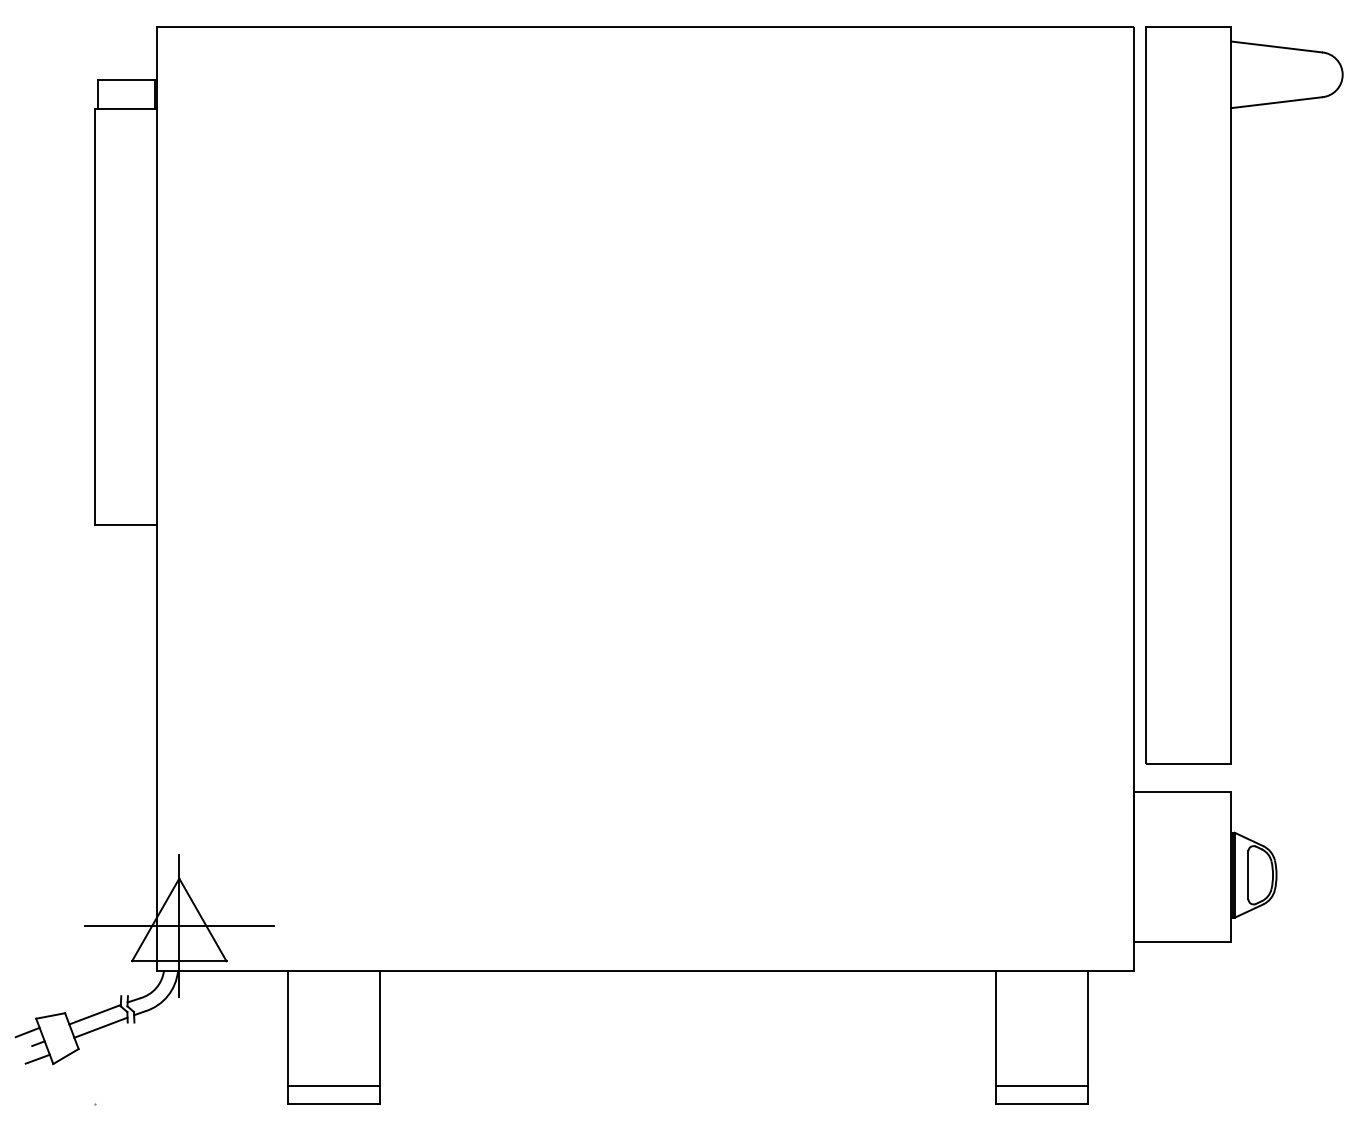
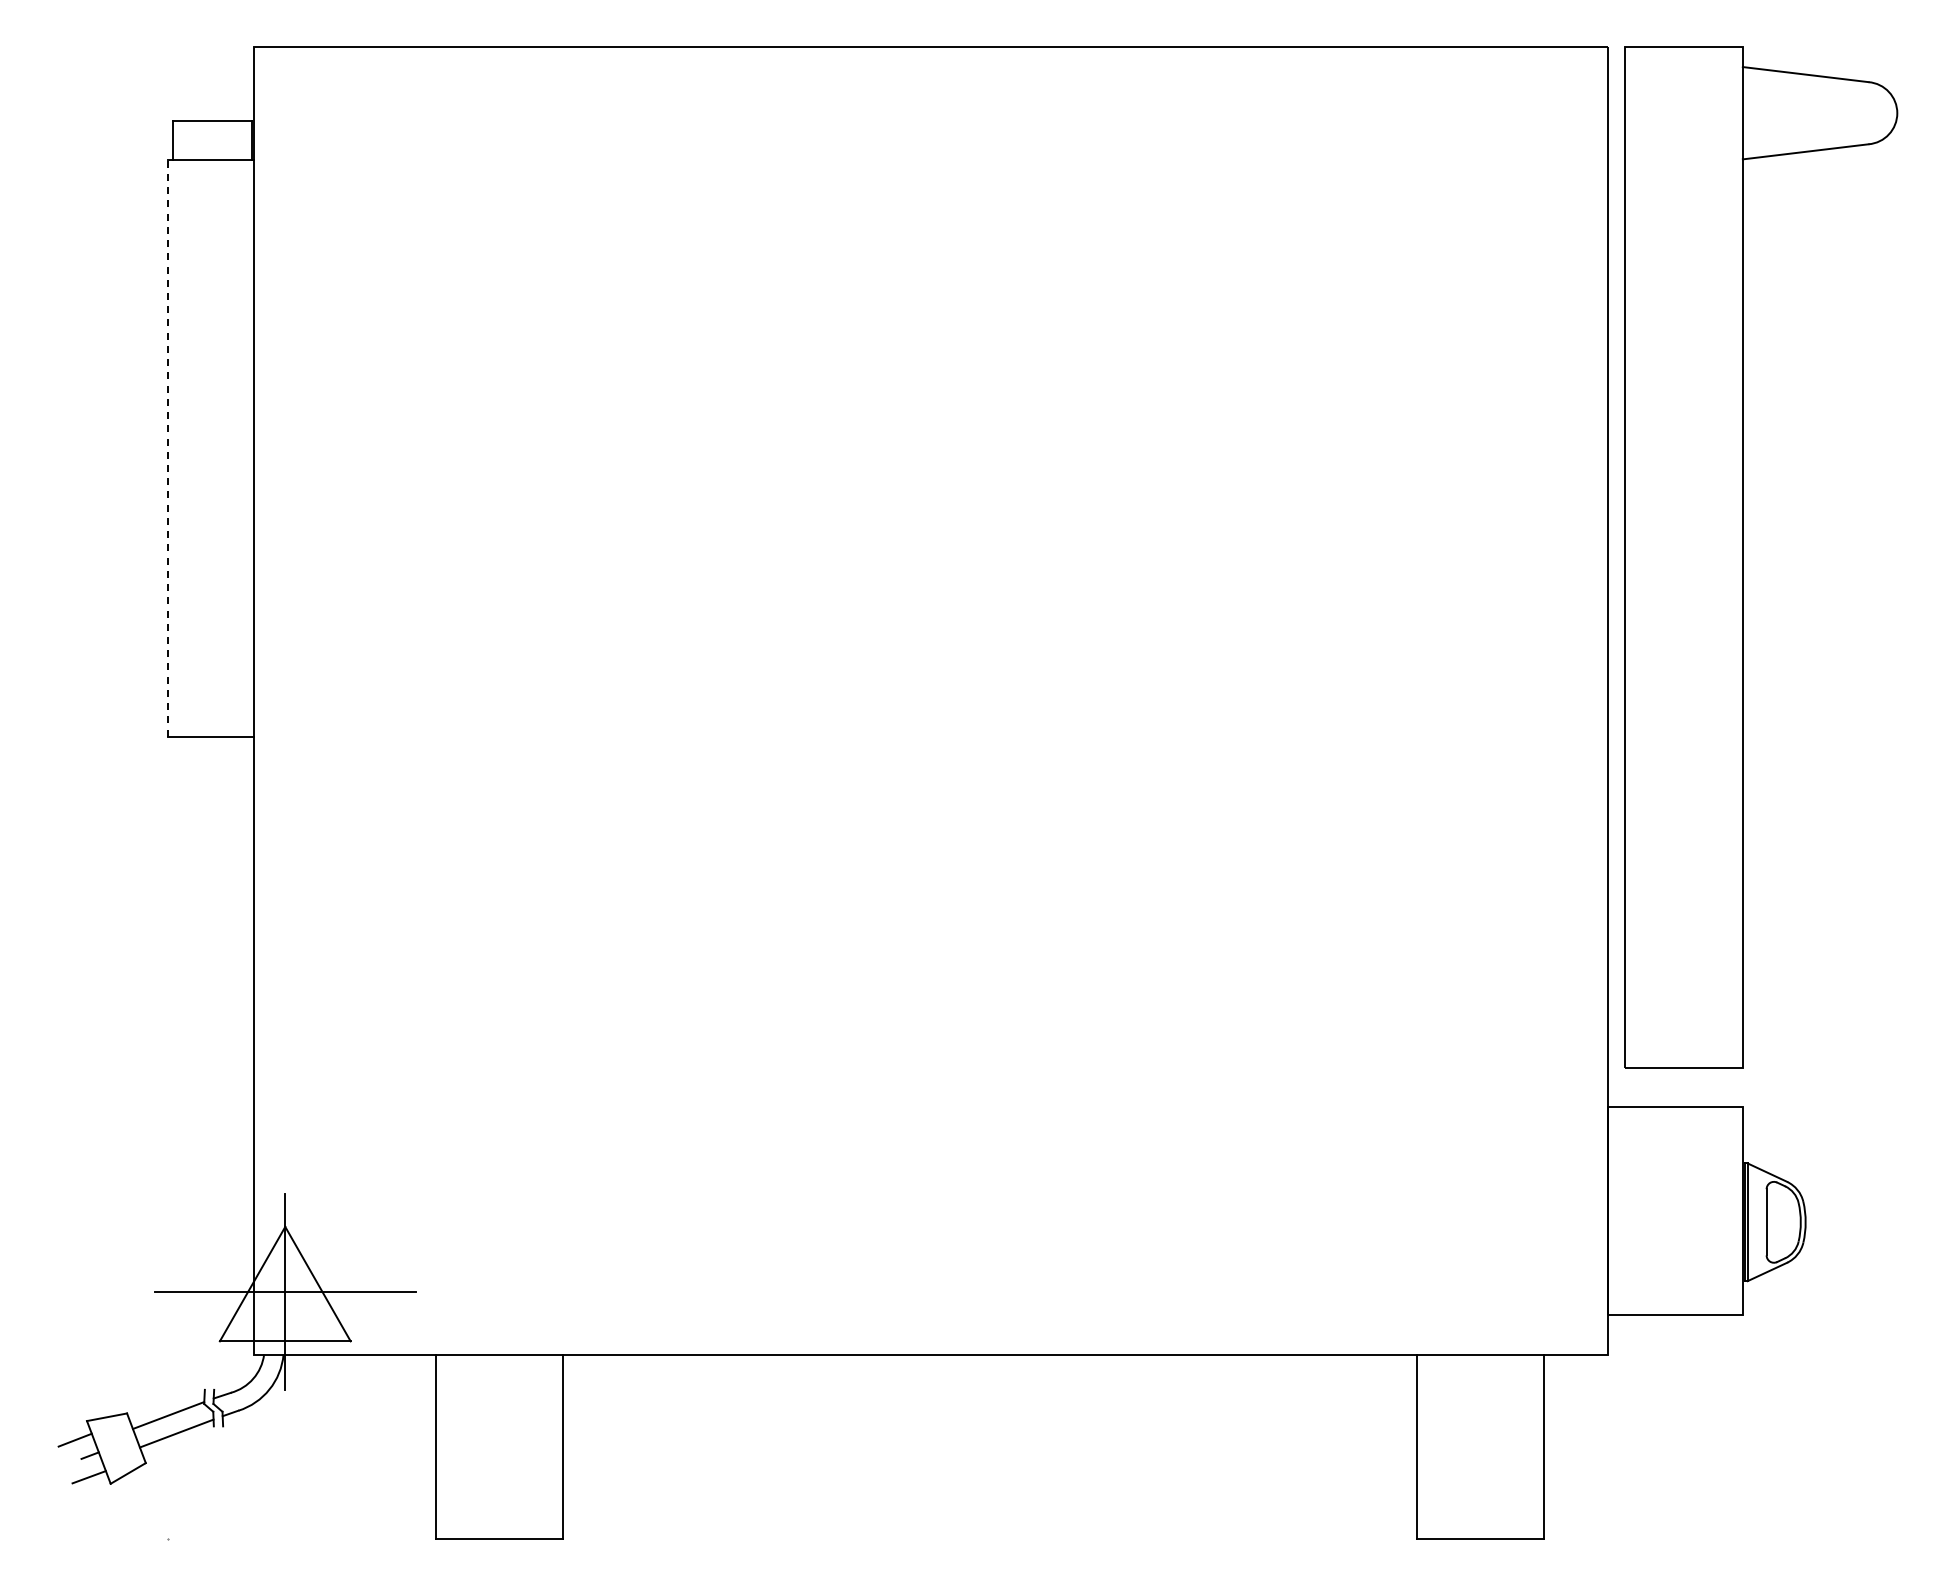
line: (95, 316) -> (168, 447), solid -> dashed
line: (333, 1086) -> (499, 1514), removed
line: (1041, 1086) -> (1480, 1514), removed

